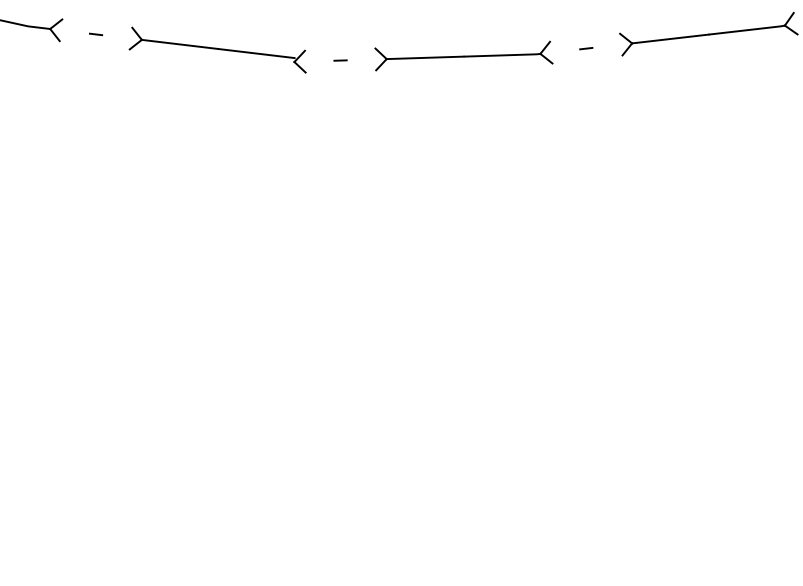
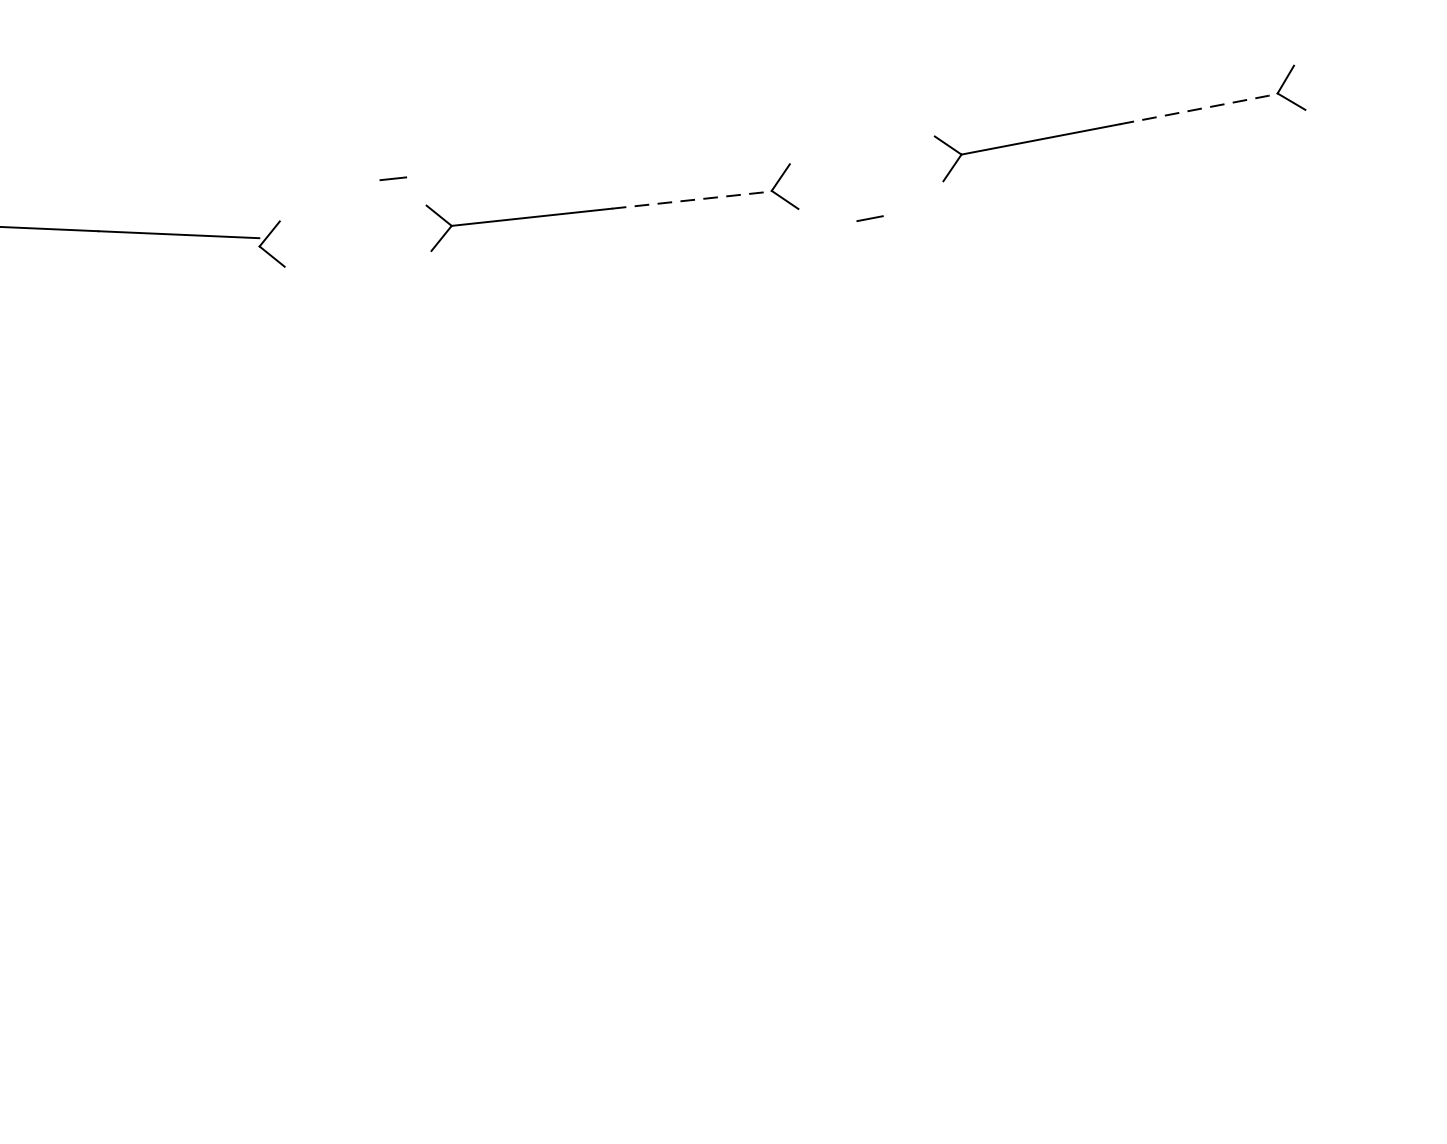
line: (748, 30) -> (1202, 109), solid -> dashed
line: (586, 48) -> (870, 218), moved
line: (503, 55) -> (694, 200), solid -> dashed
line: (340, 60) -> (393, 178), moved

